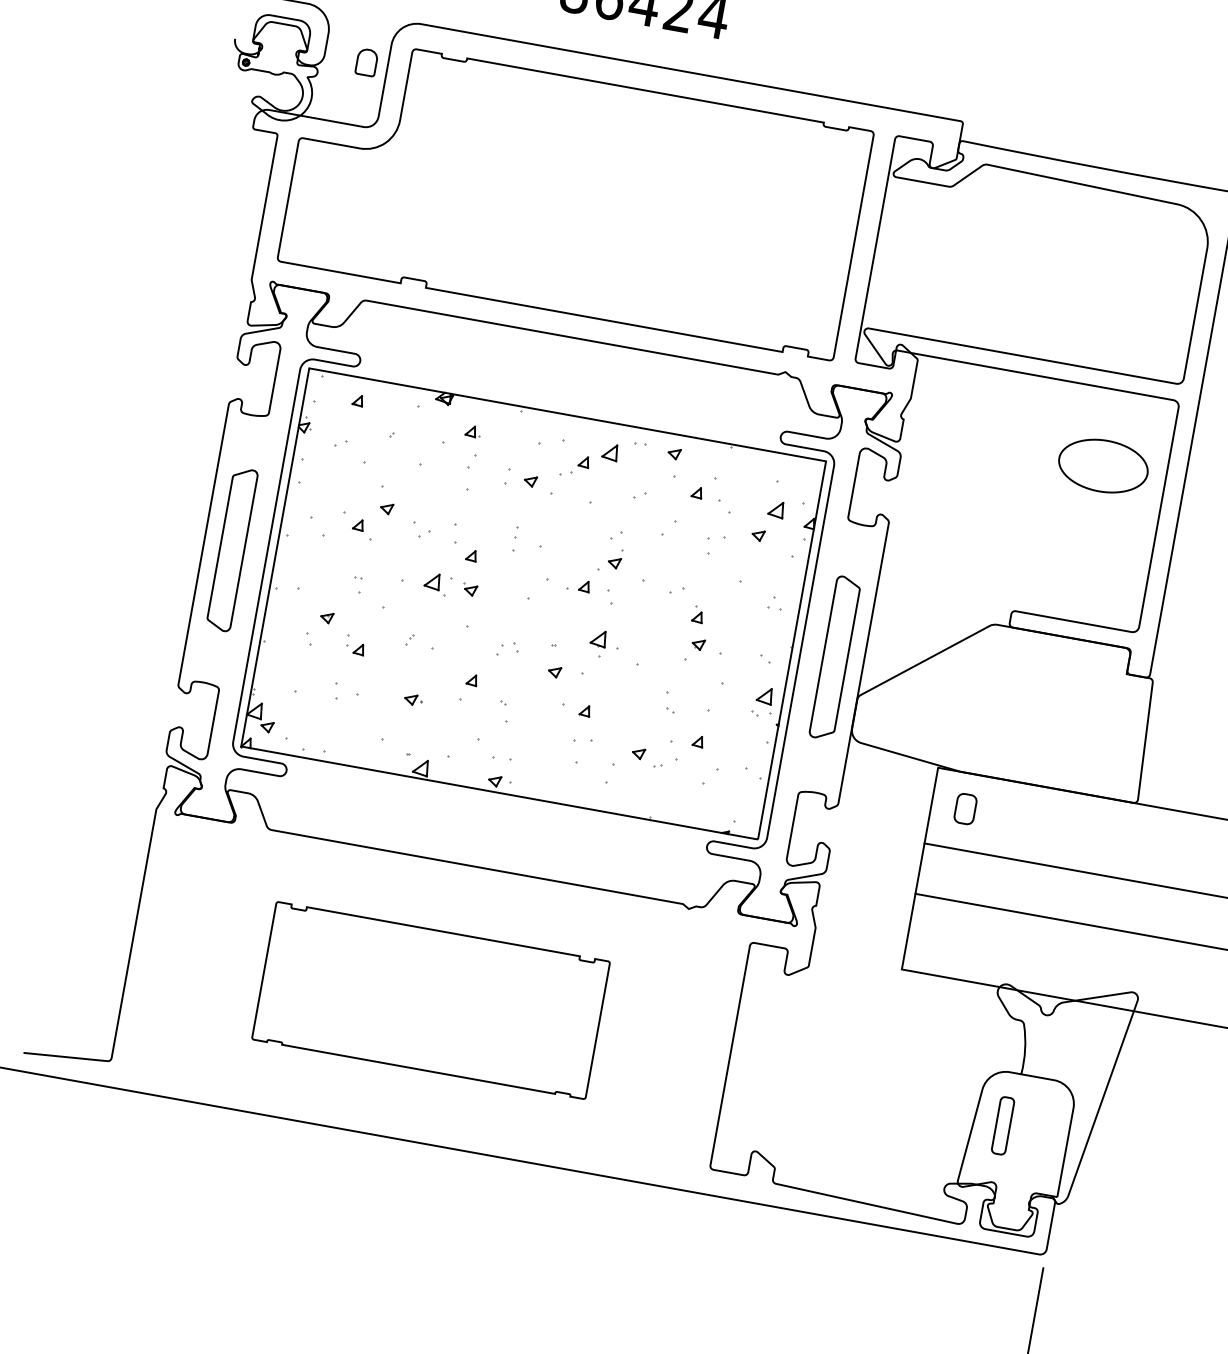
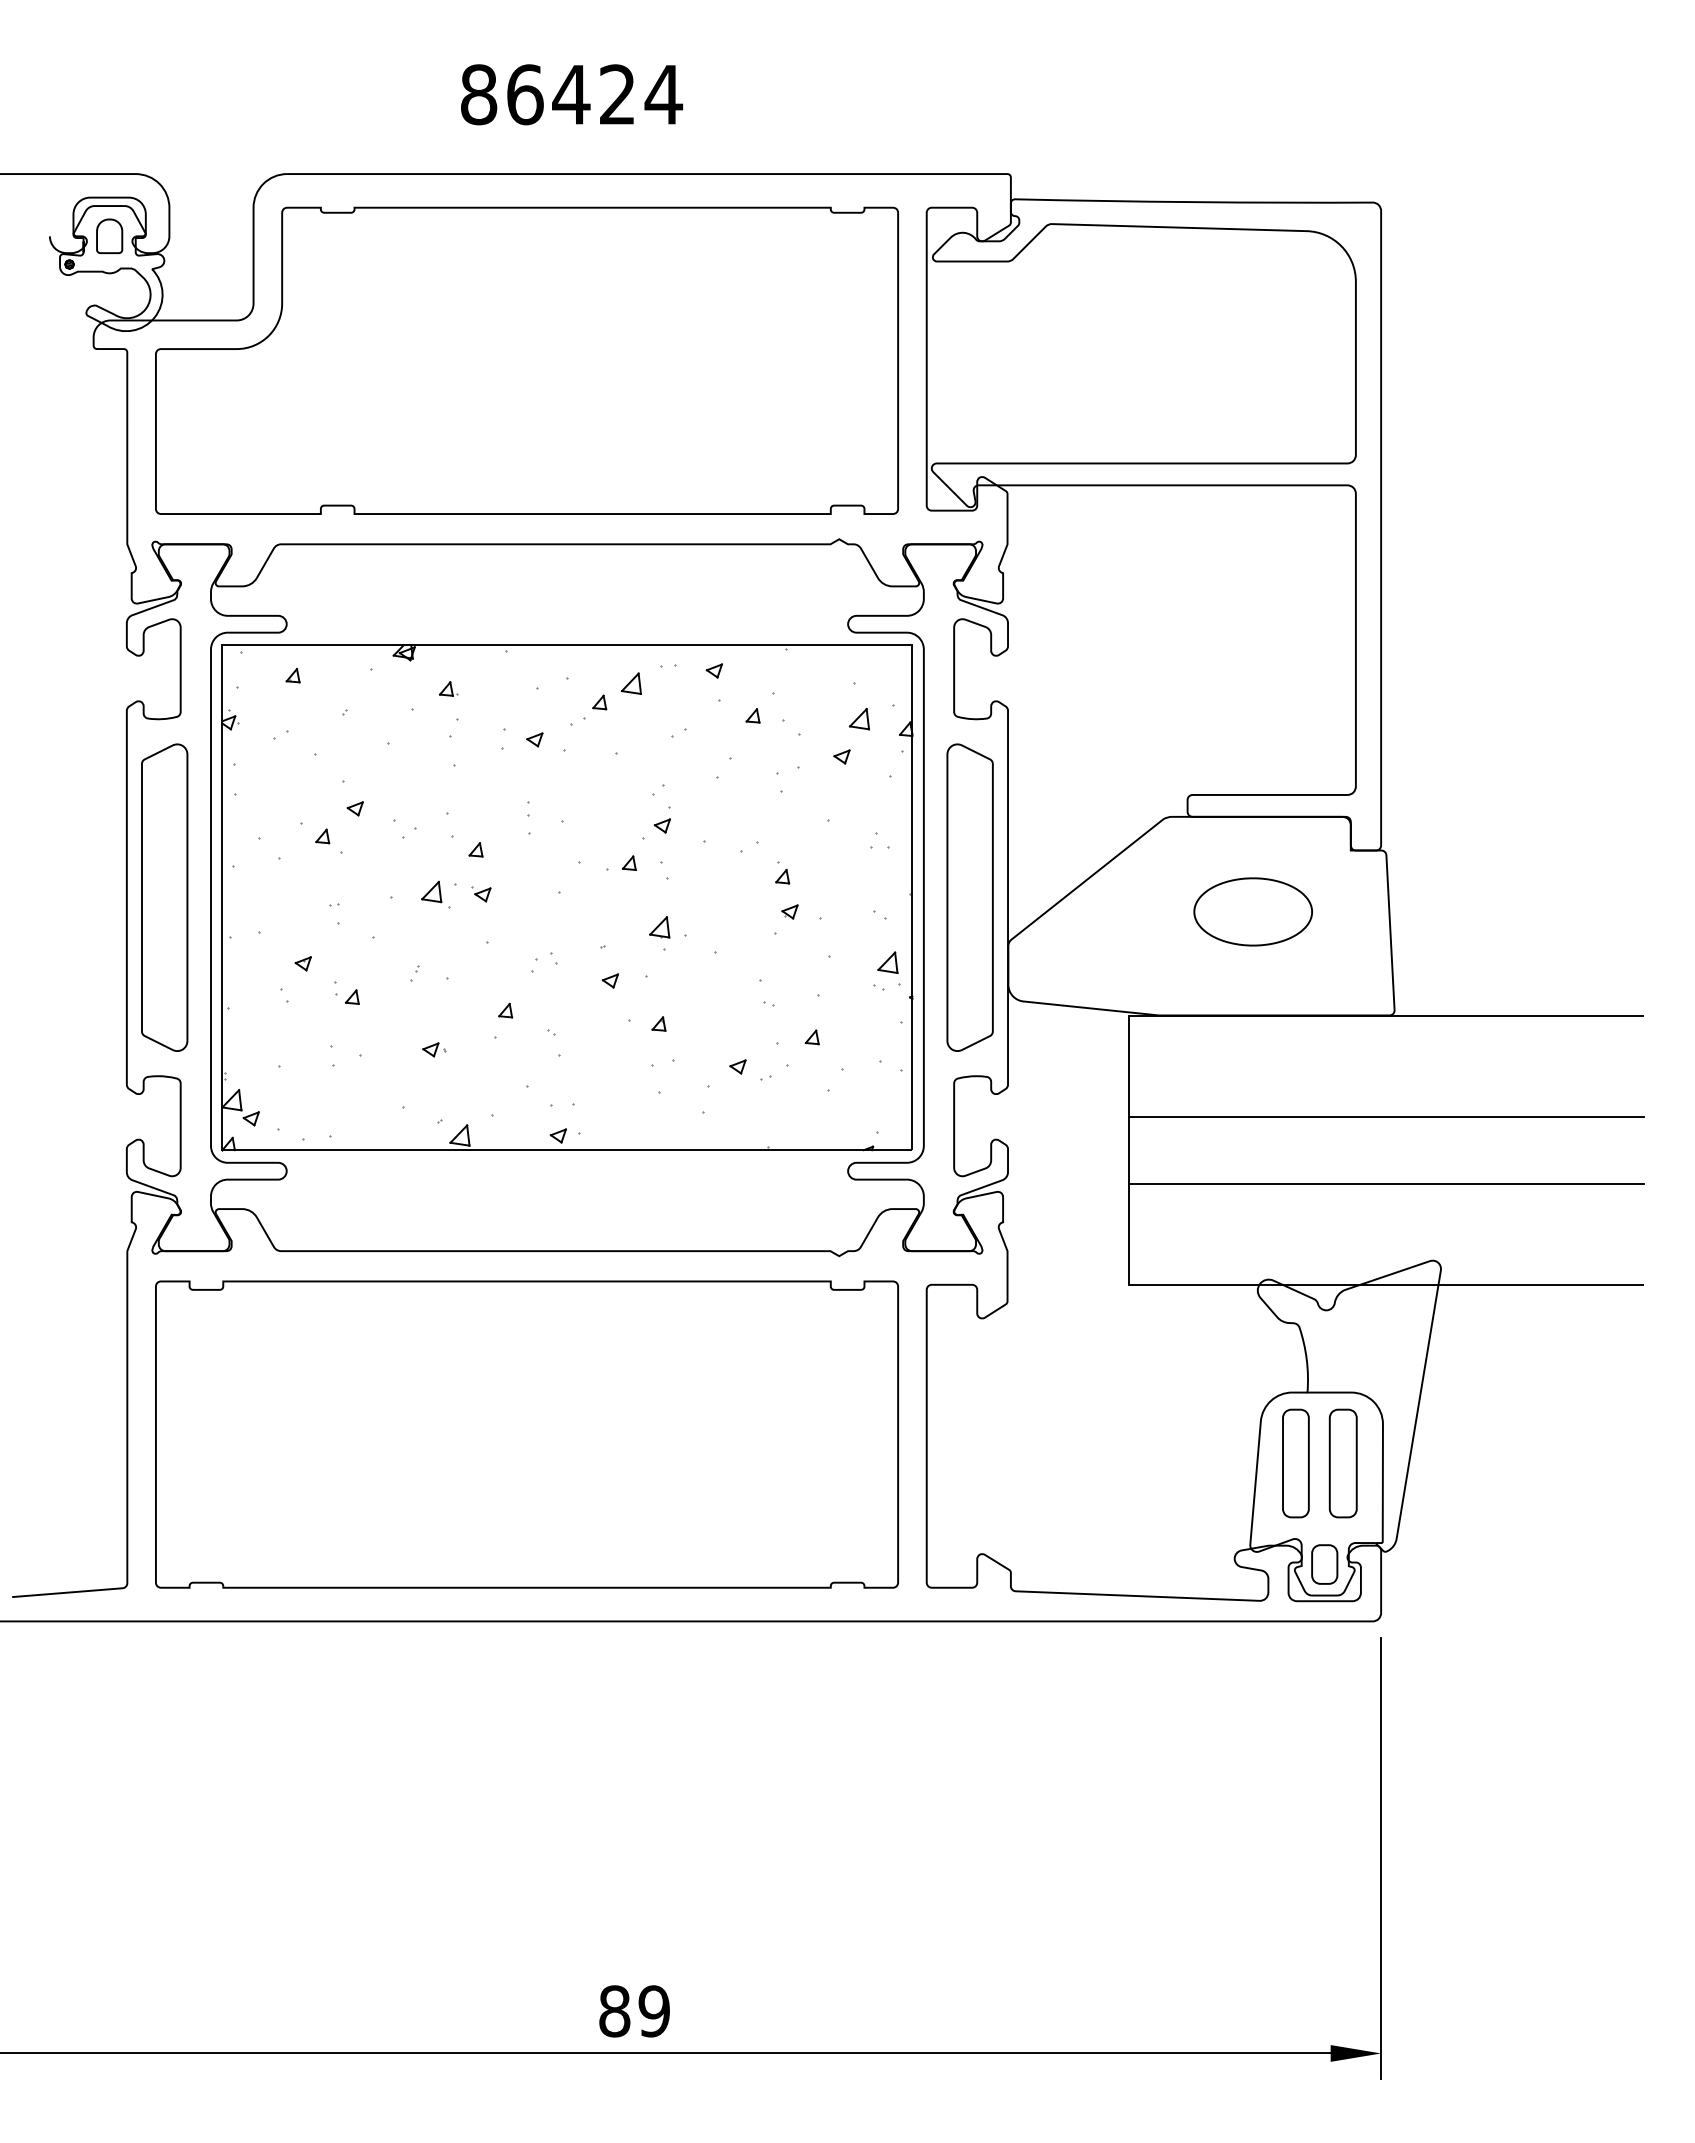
part: (366, 62) -> (109, 236), moved
part: (1102, 465) -> (1252, 911), moved
part: (231, 549) -> (164, 897), size x1.43
part: (834, 657) -> (969, 897), size x1.43
part: (965, 809) -> (1324, 1564), moved
part: (430, 1000) -> (526, 1434), size x1.67
part: (1002, 1125) -> (1295, 1463), size x1.43
part: (1037, 1132) -> (1342, 1463), added

